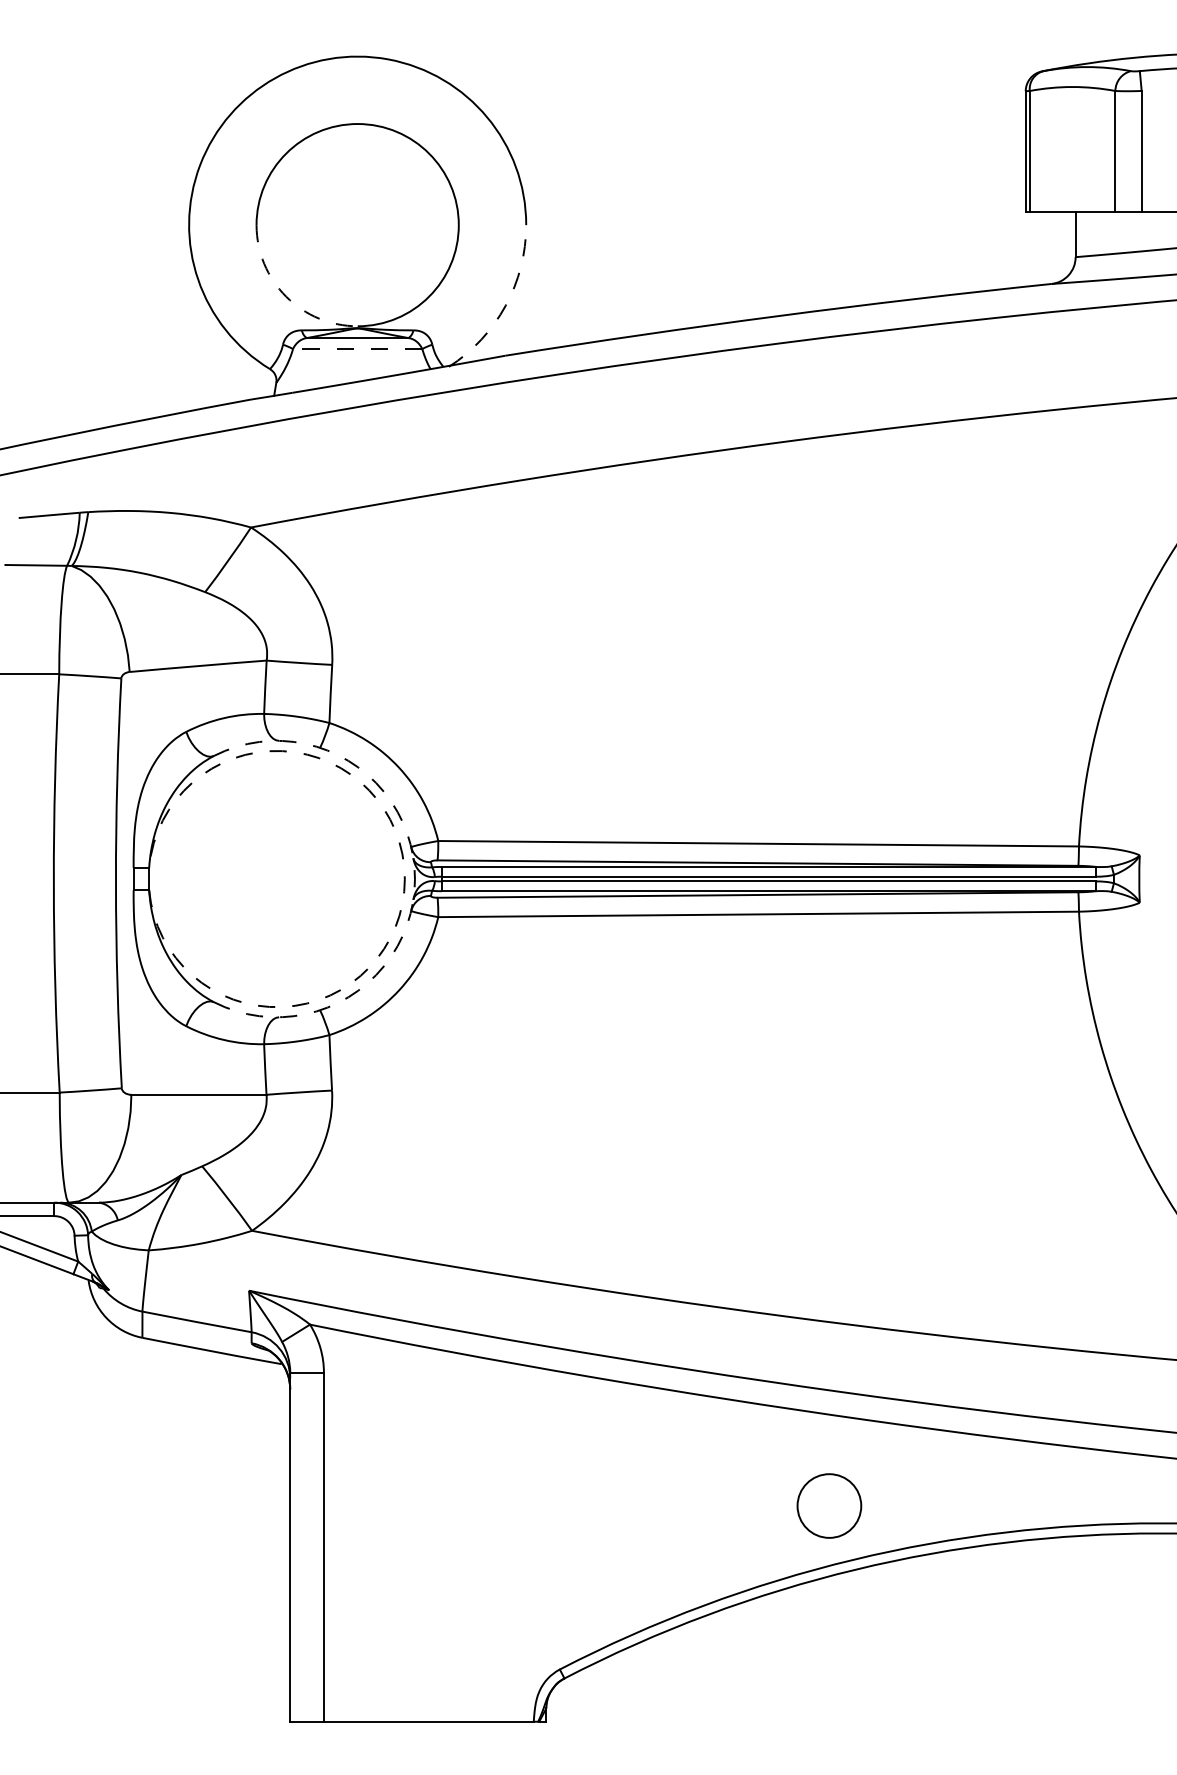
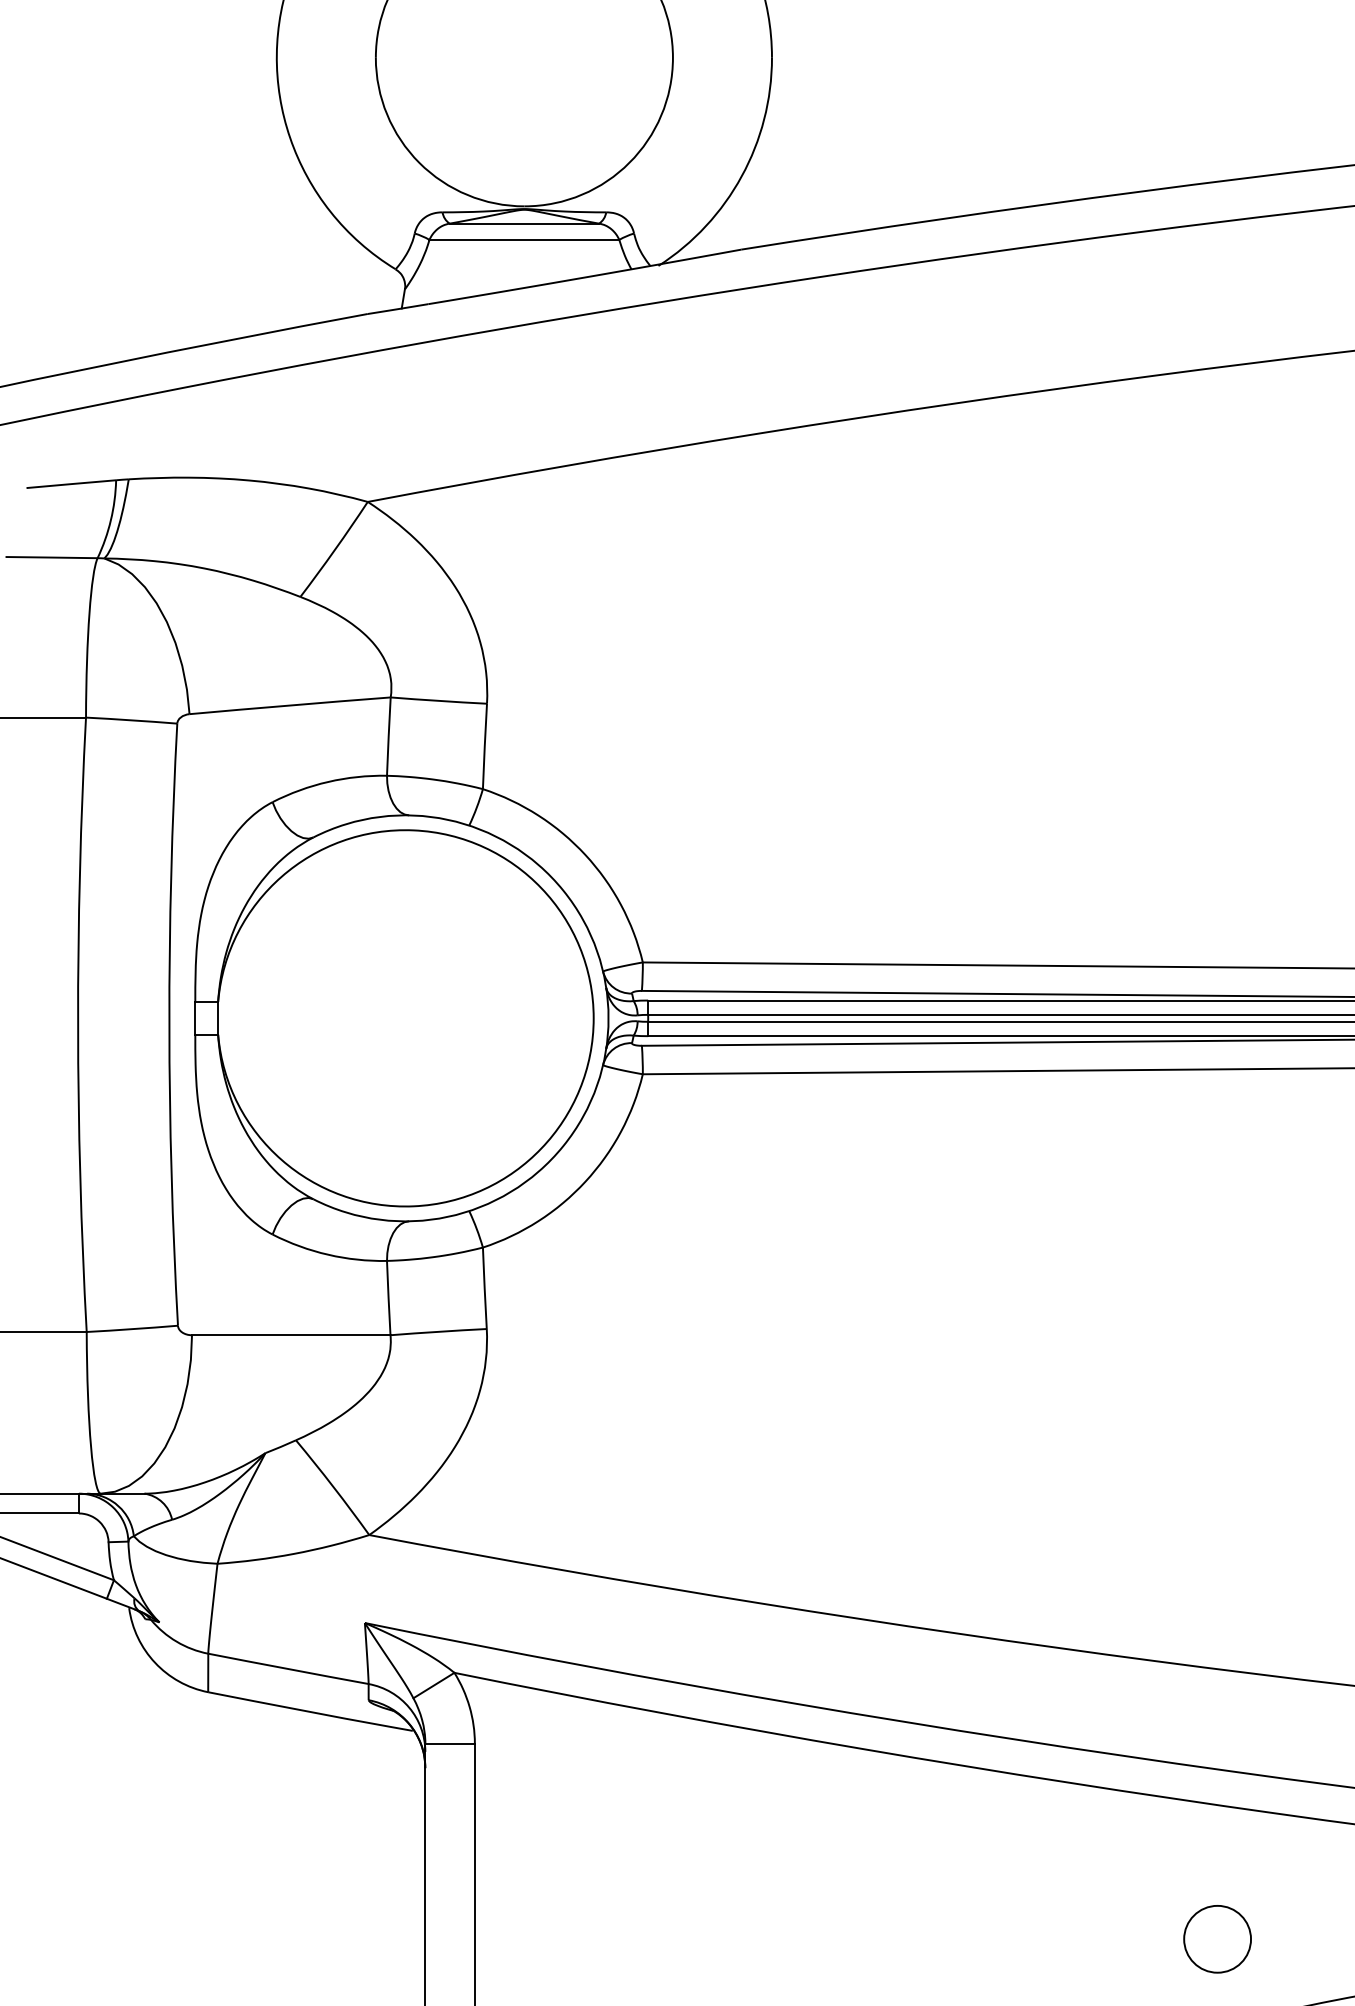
arc: (286, 296) -> (419, 162), dashed -> solid
arc: (505, 305) -> (741, 175), dashed -> solid
line: (357, 349) -> (524, 240), dashed -> solid
arc: (404, 879) -> (593, 1018), dashed -> solid
arc: (414, 879) -> (607, 1018), dashed -> solid
circle: (829, 1505) -> (1217, 1938), size x0.71

